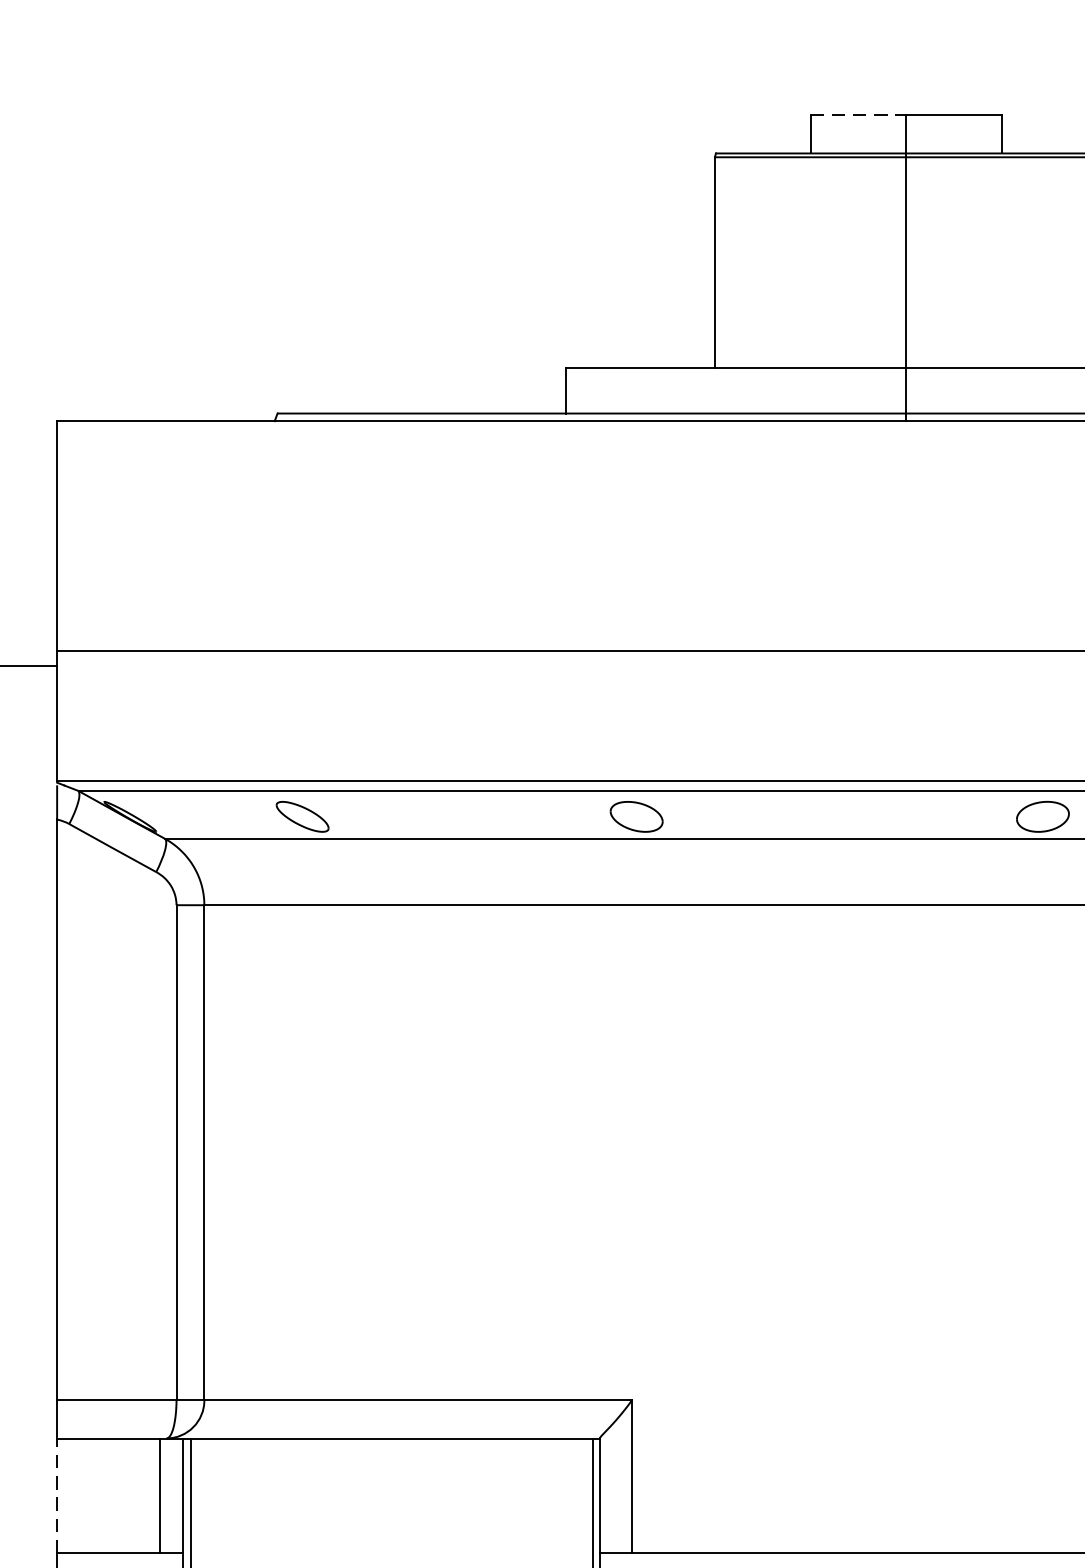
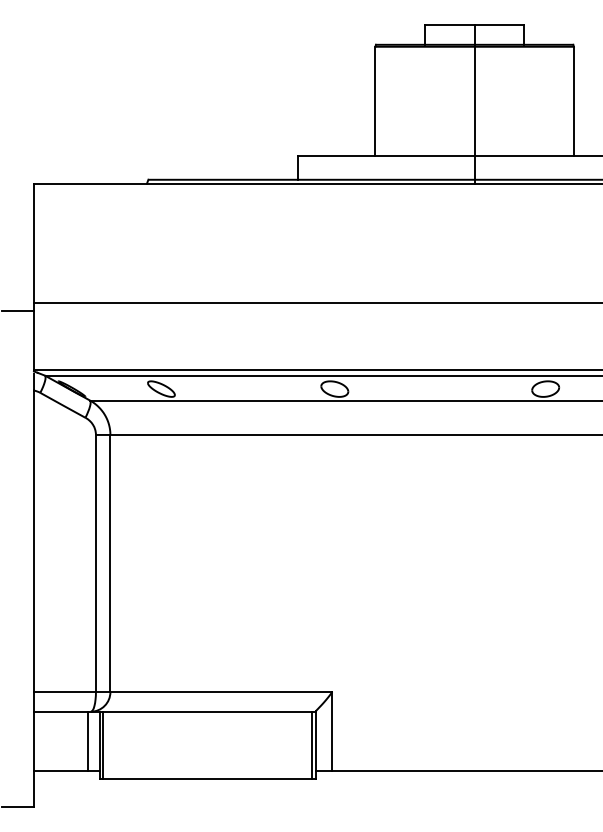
line: (857, 114) -> (449, 24), dashed -> solid
line: (58, 1495) -> (34, 741), dashed -> solid

